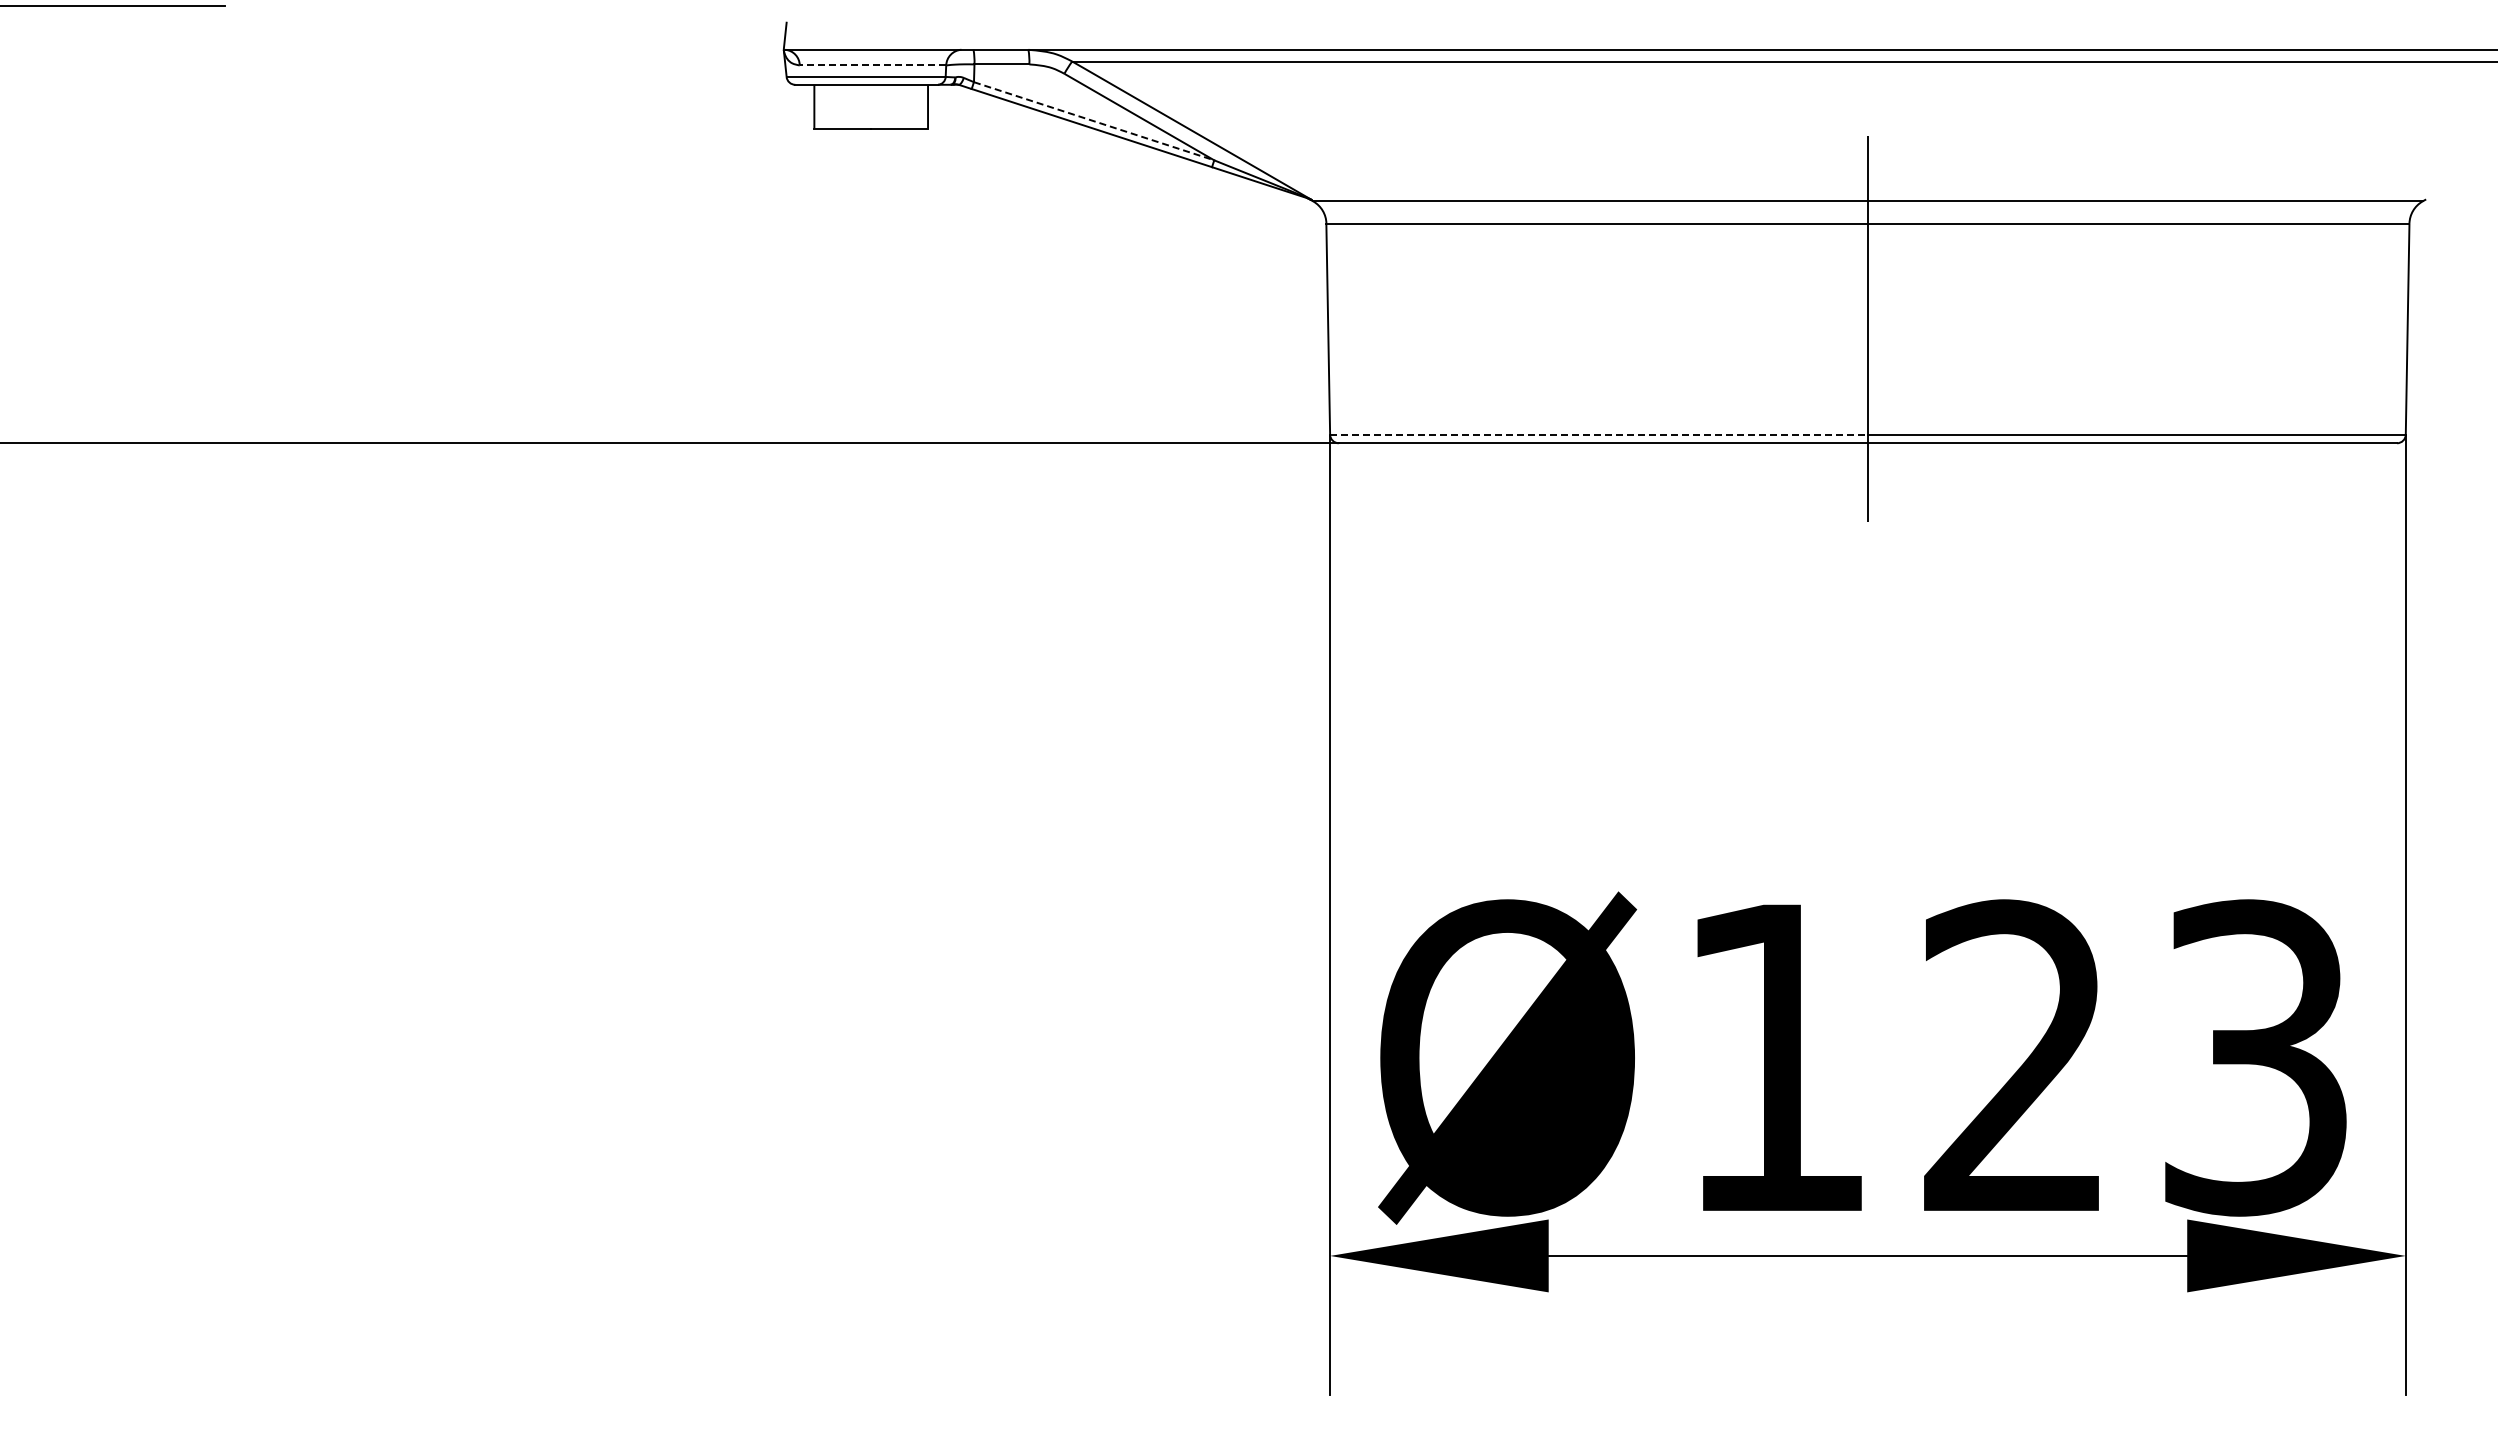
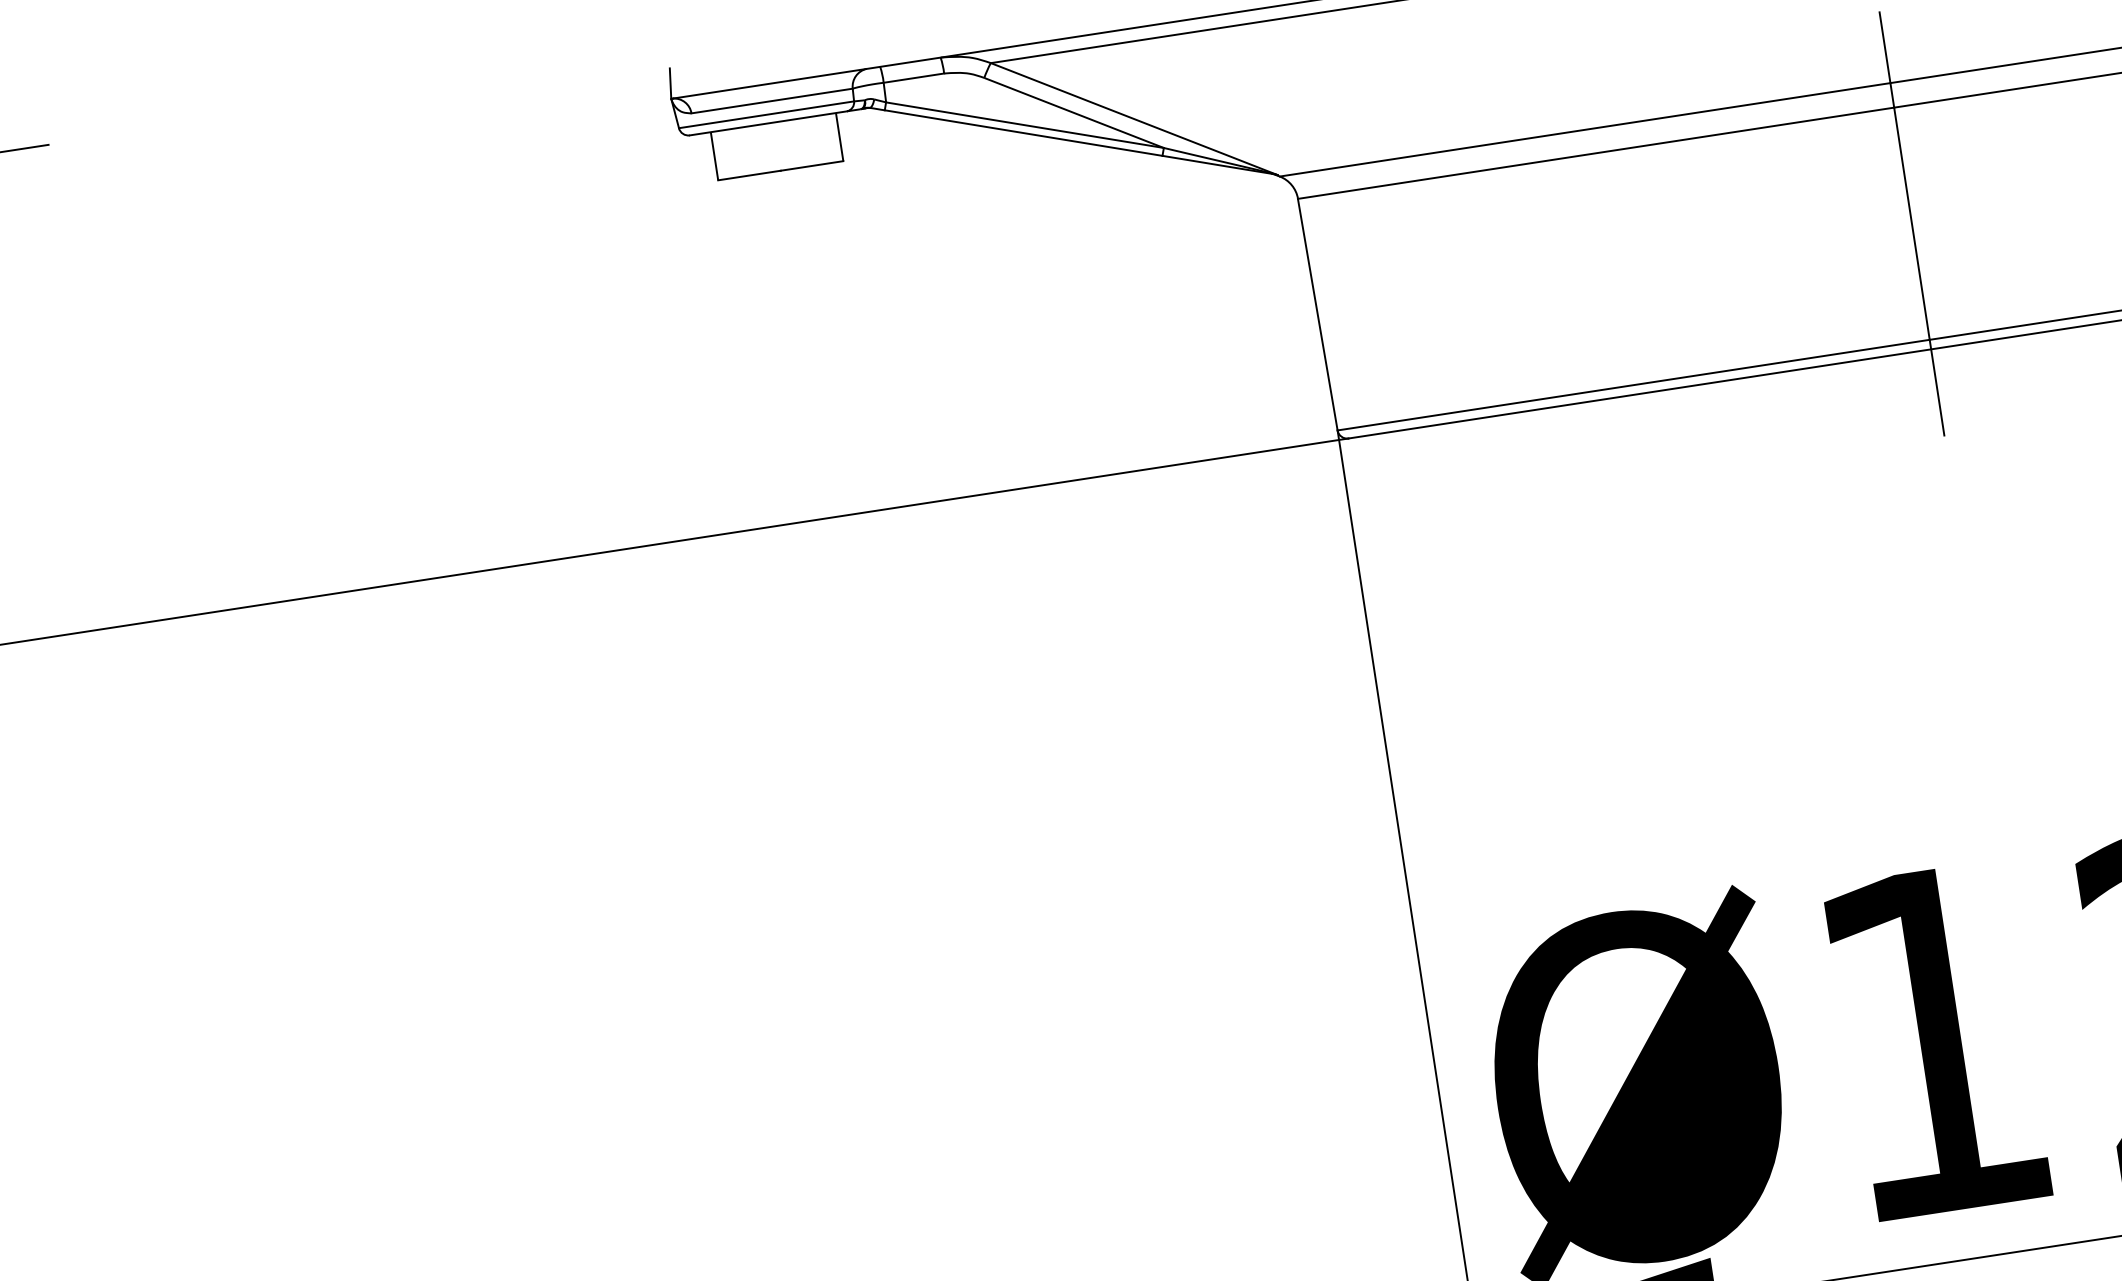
line: (872, 65) -> (771, 101), dashed -> solid
line: (1094, 121) -> (1025, 125), dashed -> solid
line: (1599, 434) -> (1634, 384), dashed -> solid

